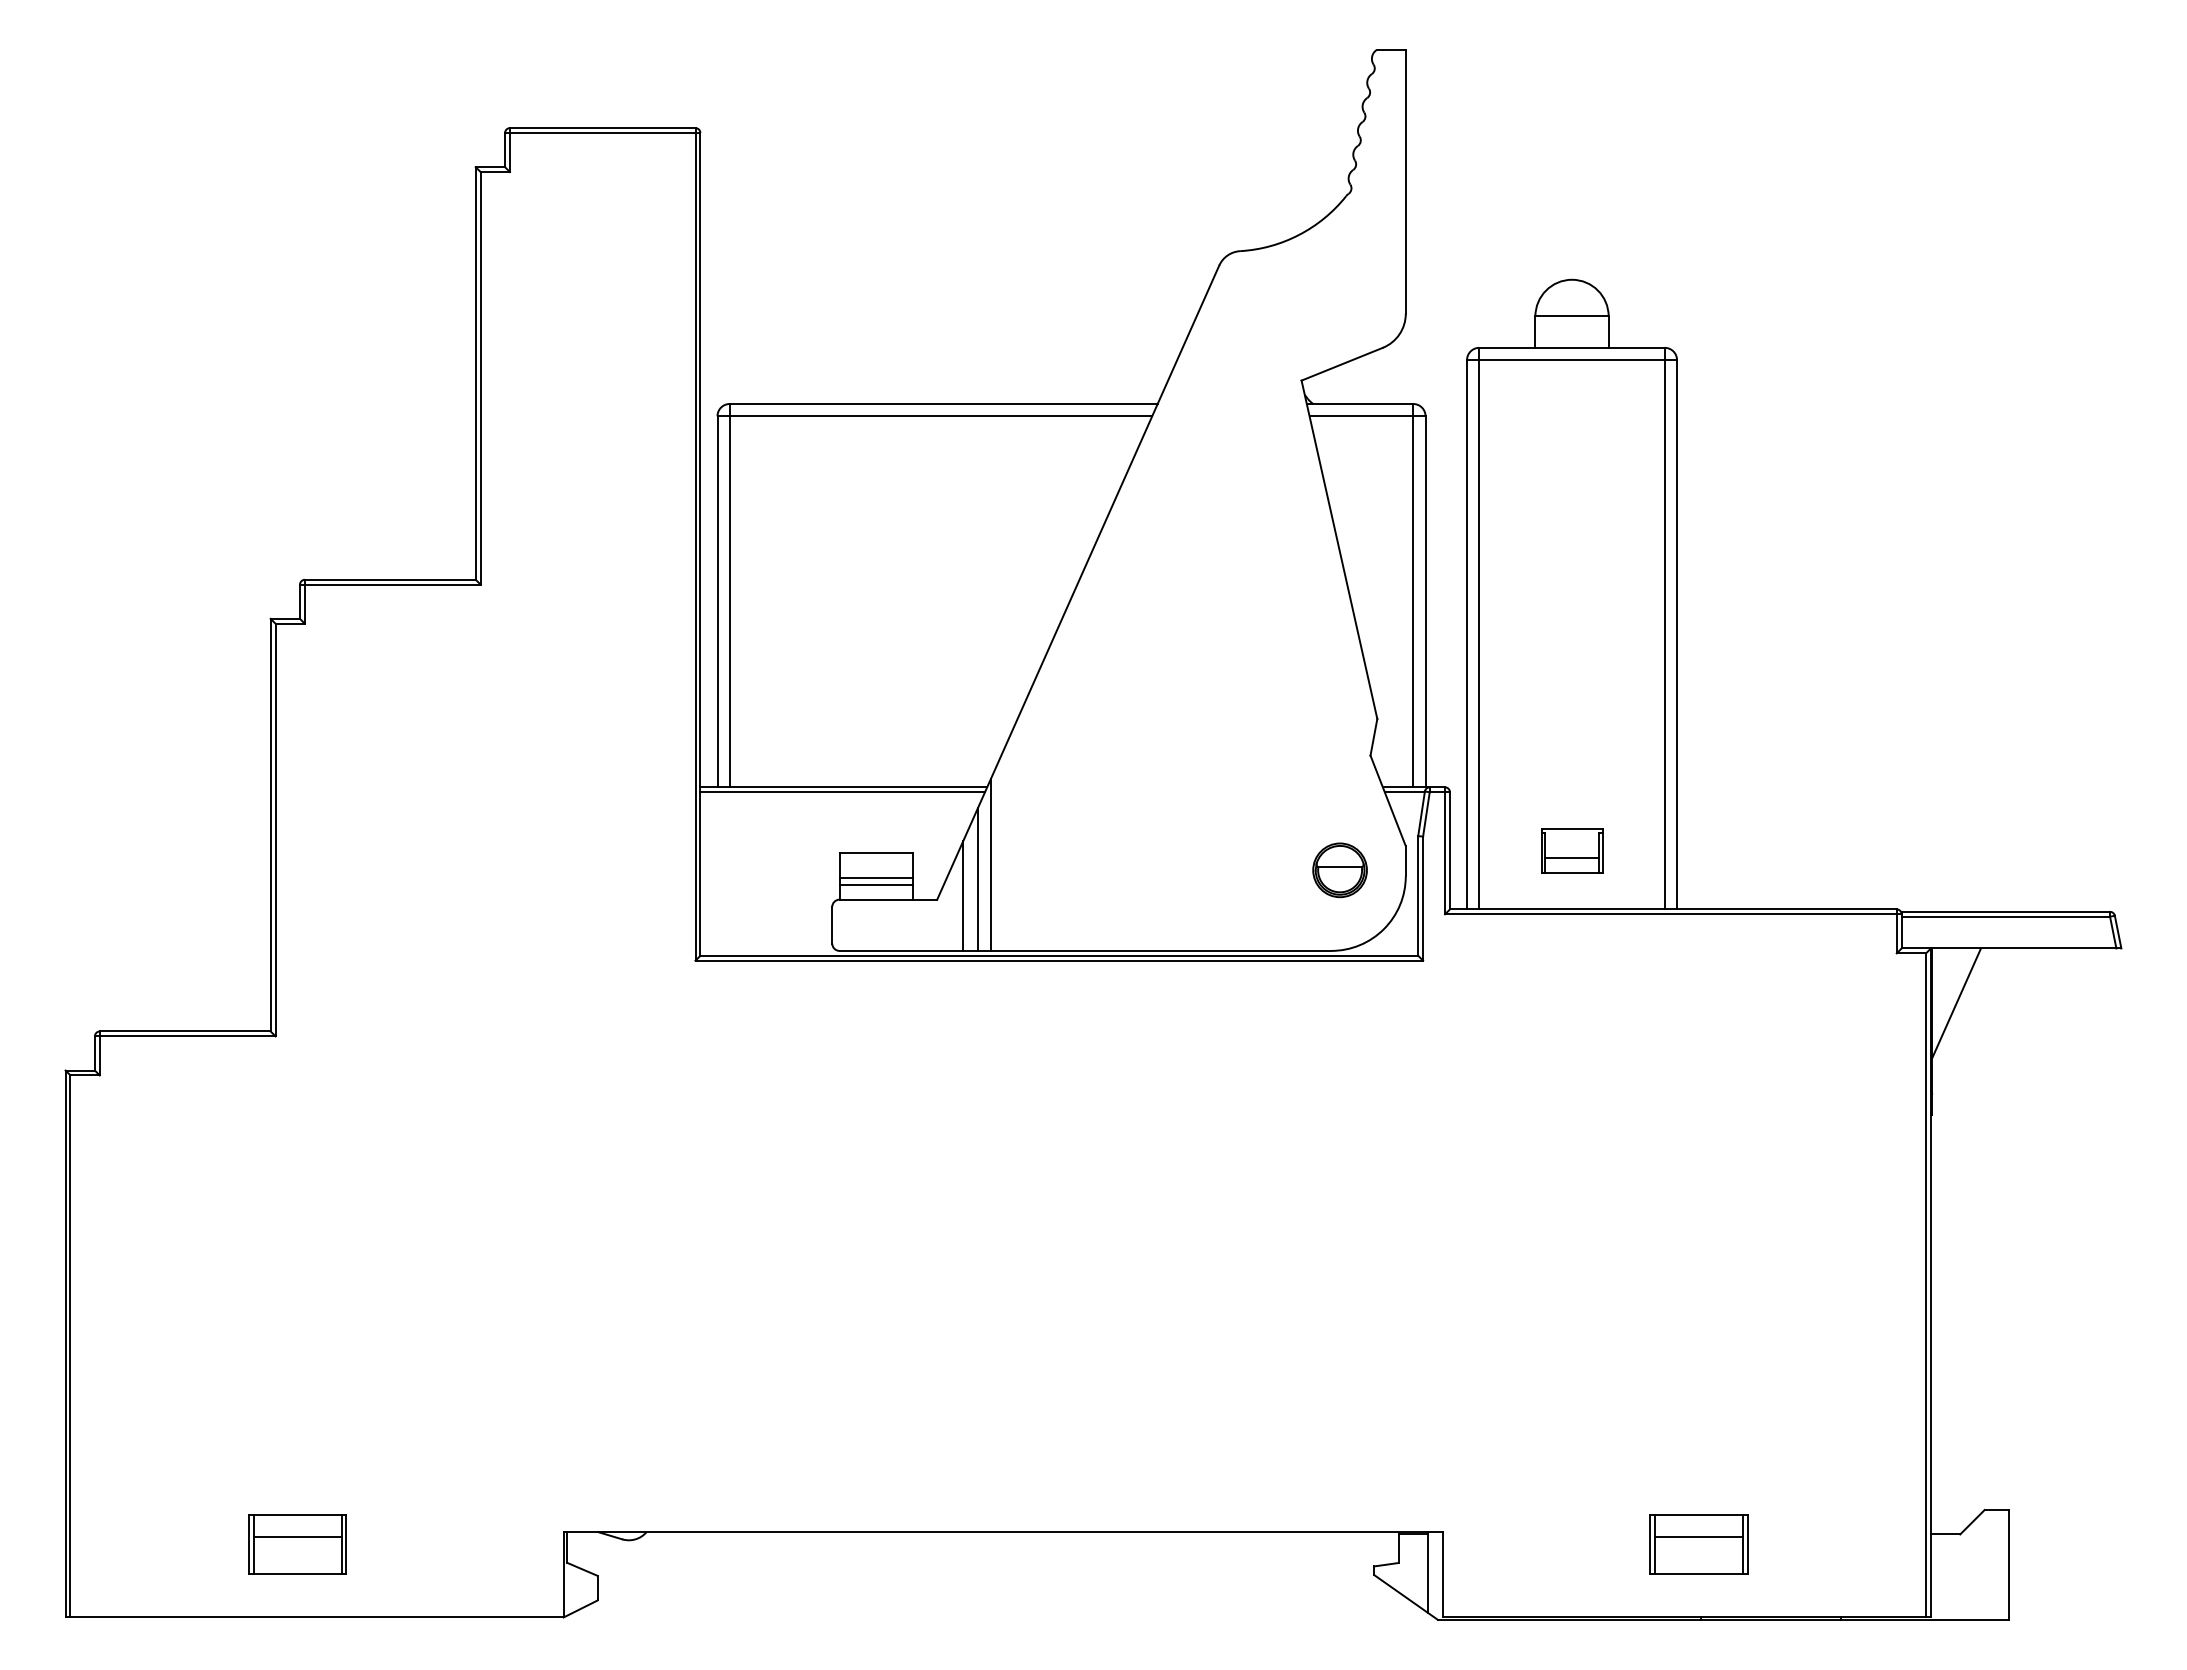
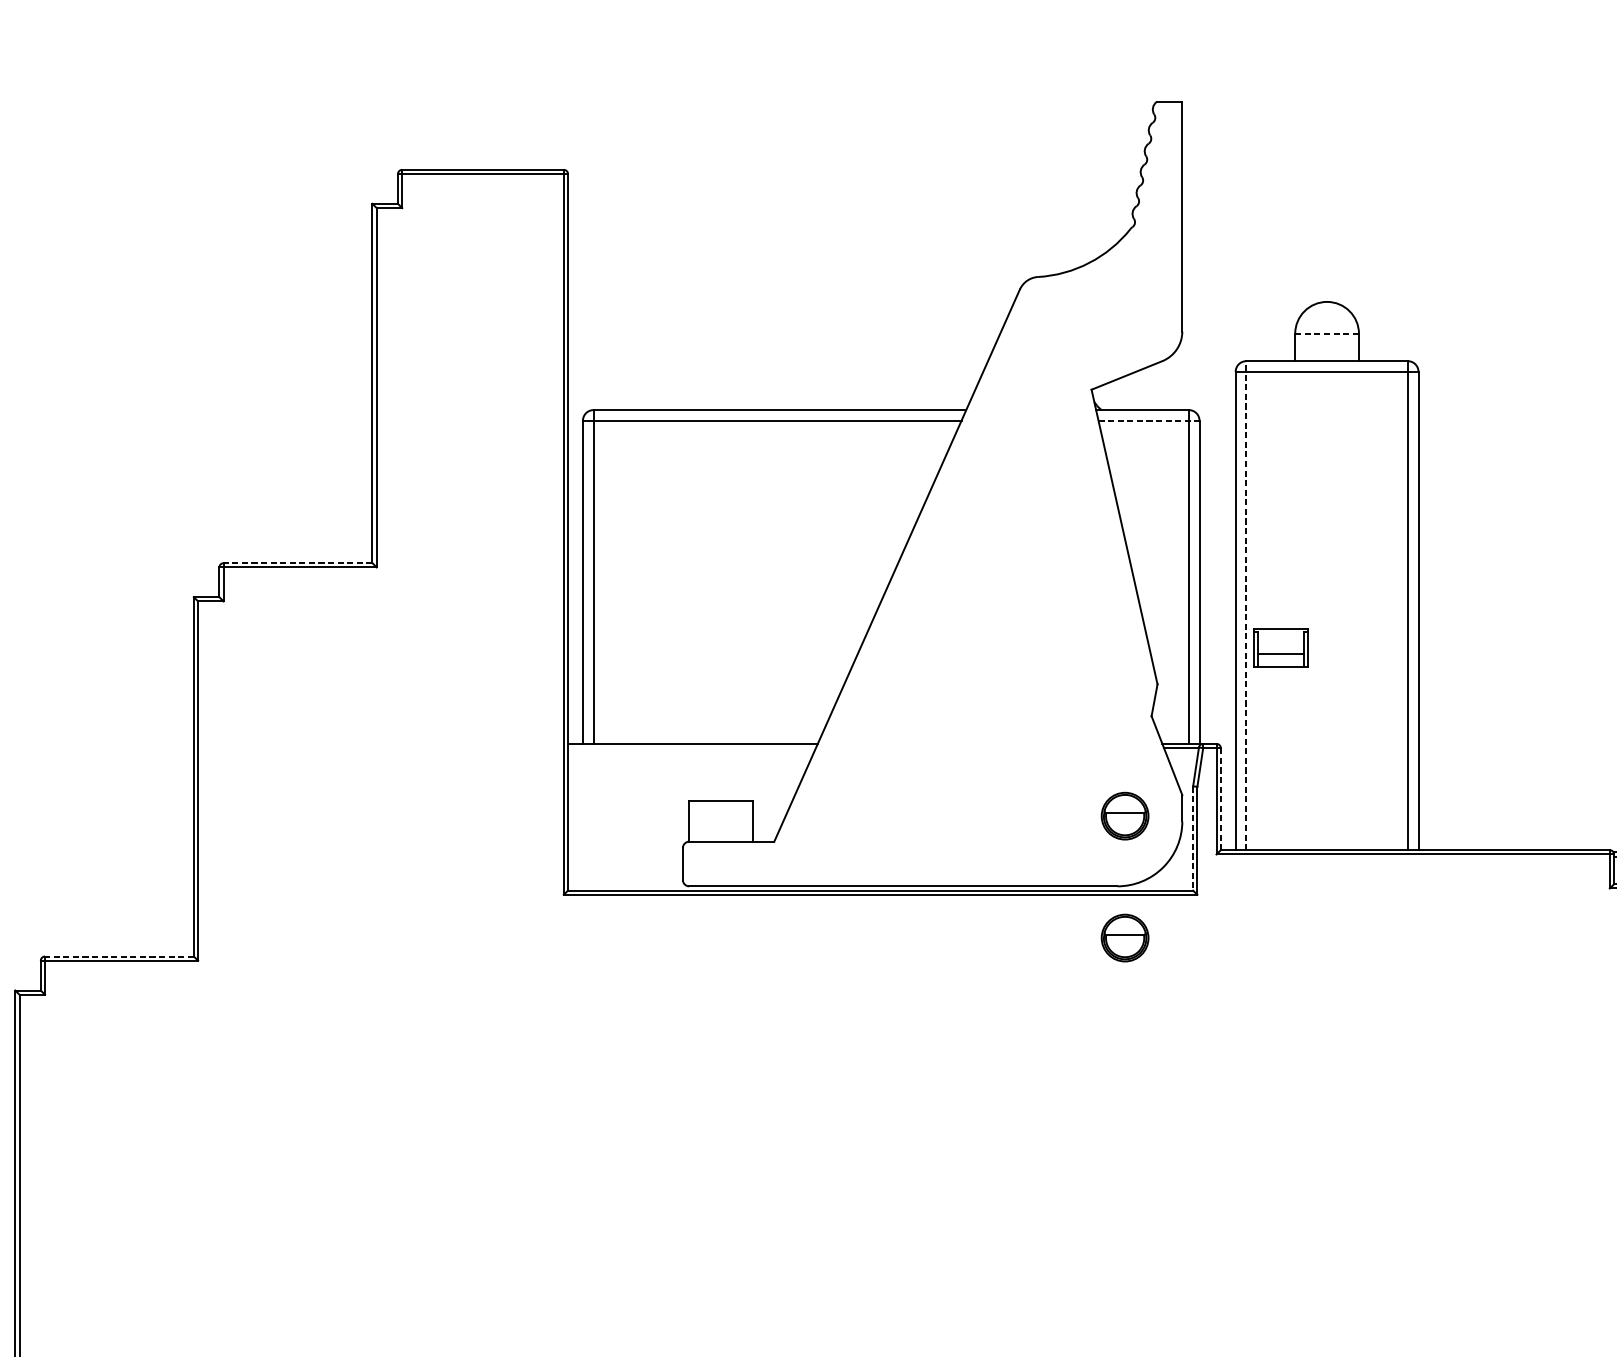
line: (1572, 316) -> (1327, 333), solid -> dashed
line: (1367, 416) -> (1148, 420), solid -> dashed
line: (389, 579) -> (297, 562), solid -> dashed
line: (1479, 628) -> (1246, 605), solid -> dashed
line: (842, 792) -> (691, 748), removed
line: (1449, 850) -> (1220, 798), solid -> dashed
part: (1572, 850) -> (1281, 647), moved
line: (990, 864) -> (820, 811), removed
line: (875, 877) -> (720, 822), removed
line: (977, 879) -> (809, 824), removed
line: (875, 885) -> (720, 829), removed
line: (963, 895) -> (797, 838), removed
line: (1418, 895) -> (1193, 838), solid -> dashed
part: (1339, 1010) -> (1124, 938), added
line: (184, 1031) -> (118, 956), solid -> dashed

